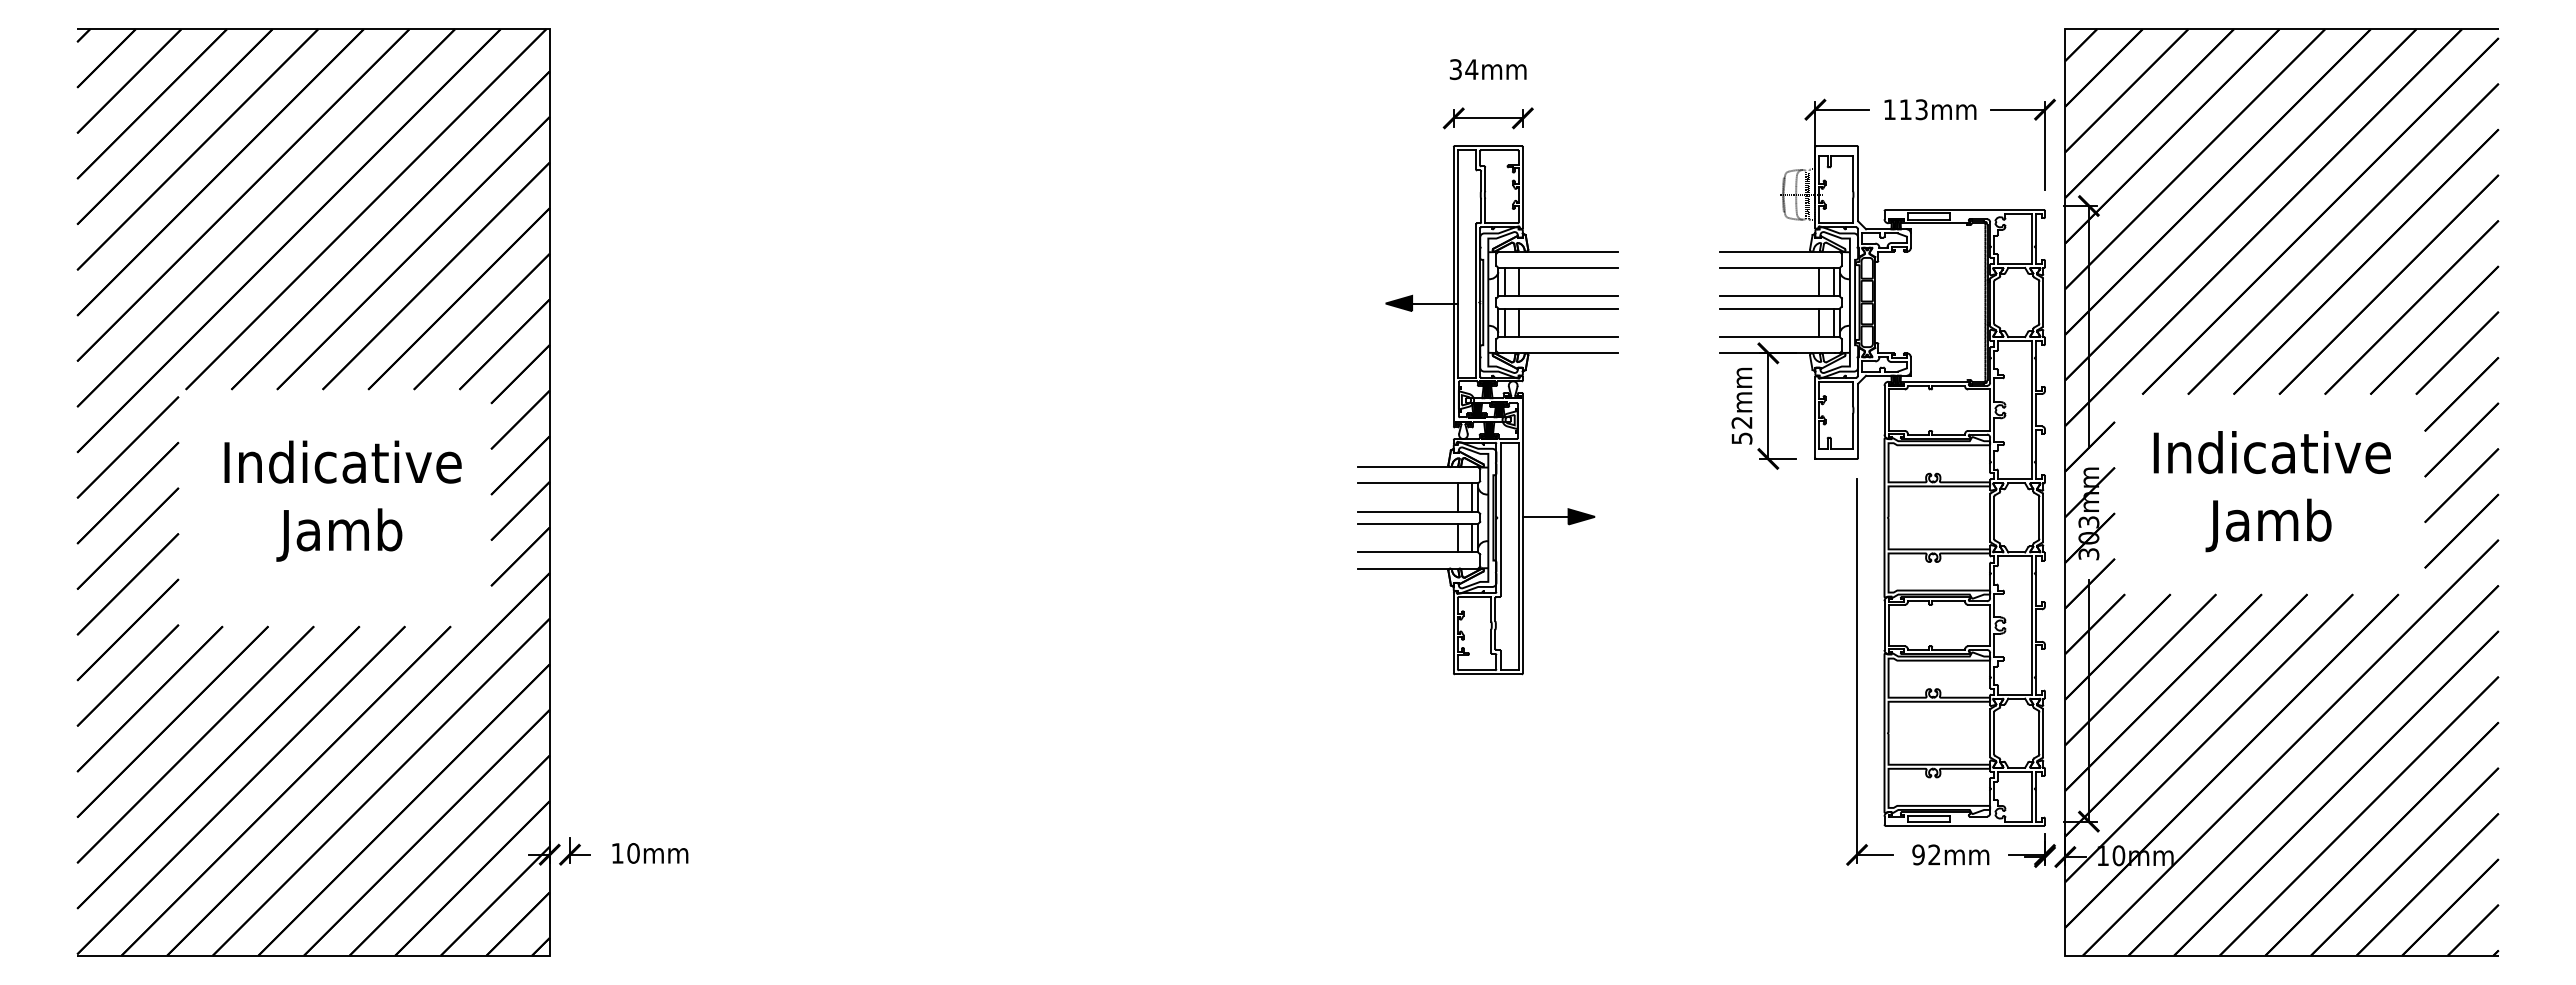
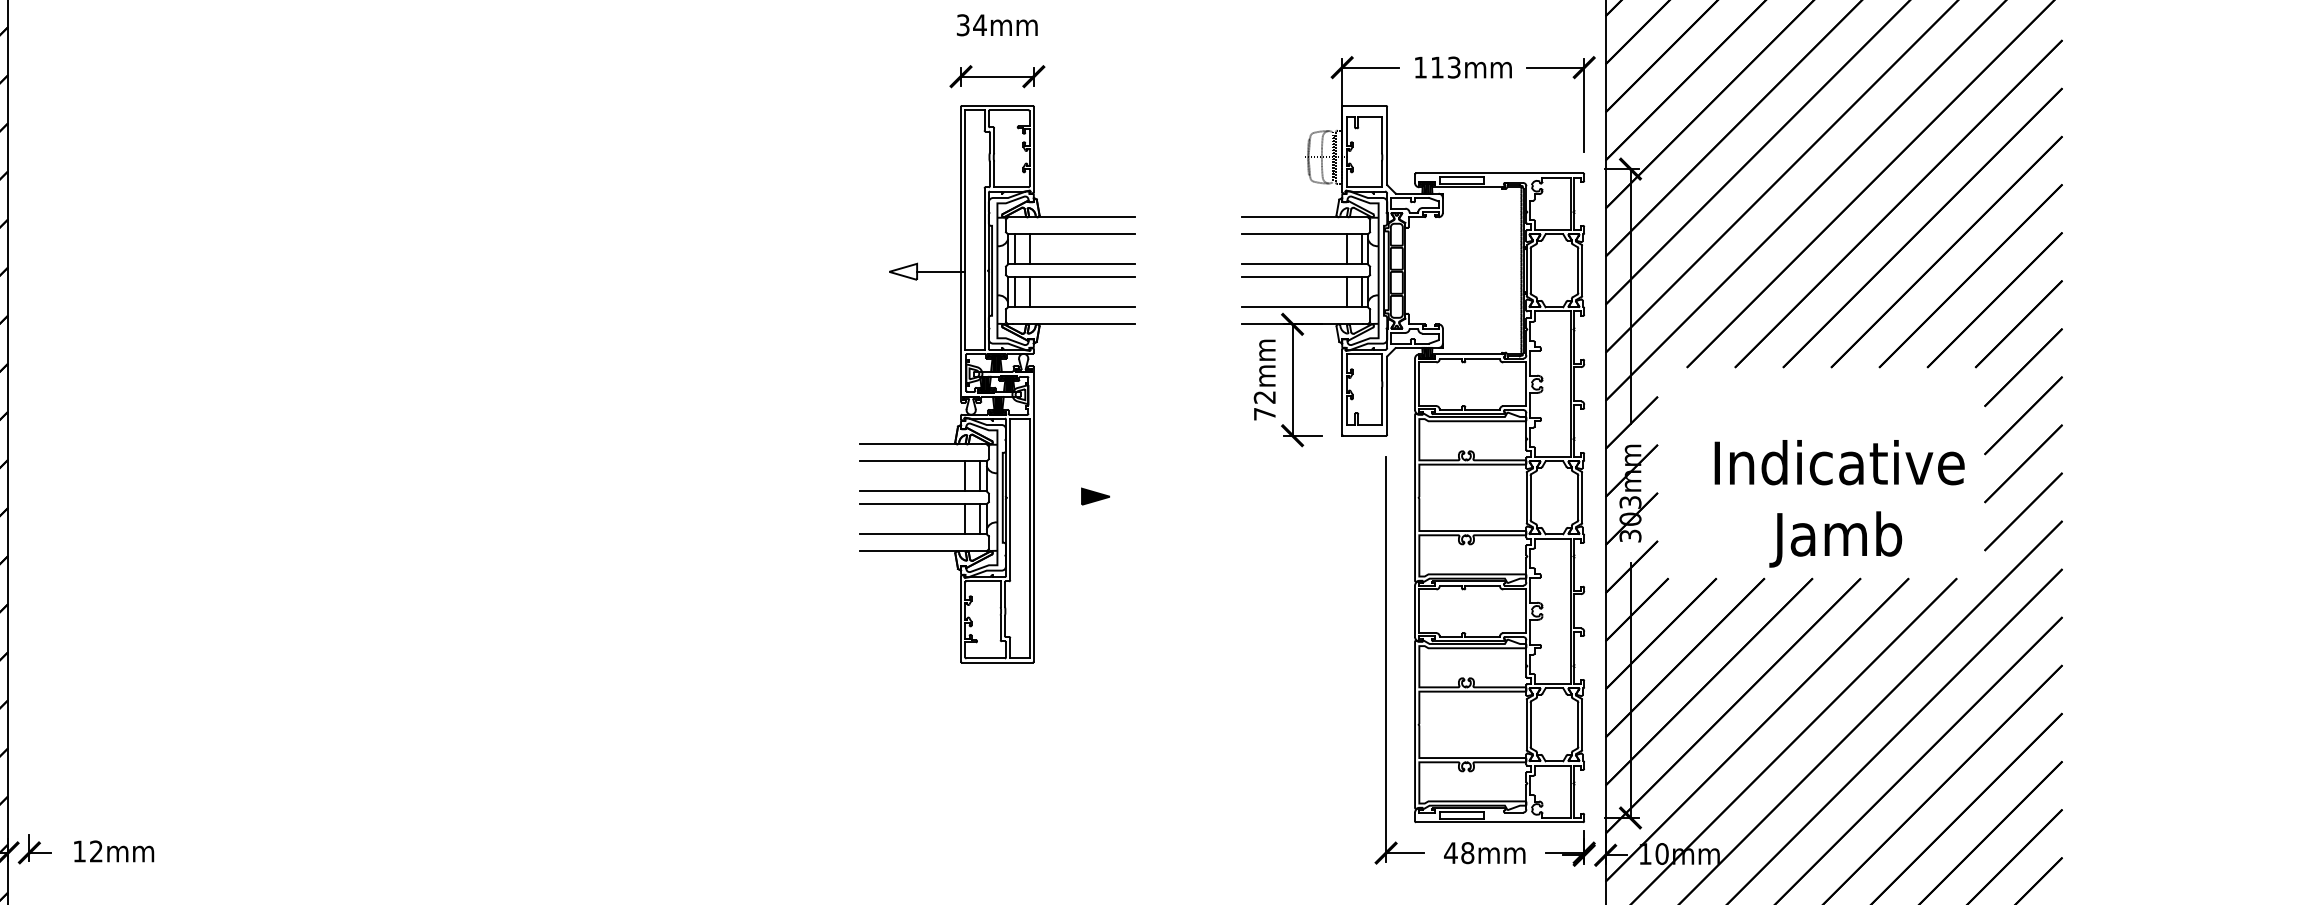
fill: (1398, 303) -> (902, 271), removed
text: (1741, 438) -> (1264, 414), 52mm -> 72mm
text: (2271, 491) -> (1838, 503), moved
line: (1545, 516) -> (1057, 496), removed
text: (633, 853) -> (96, 851), 10mm -> 12mm
text: (1925, 854) -> (1458, 852), 92mm -> 48mm

